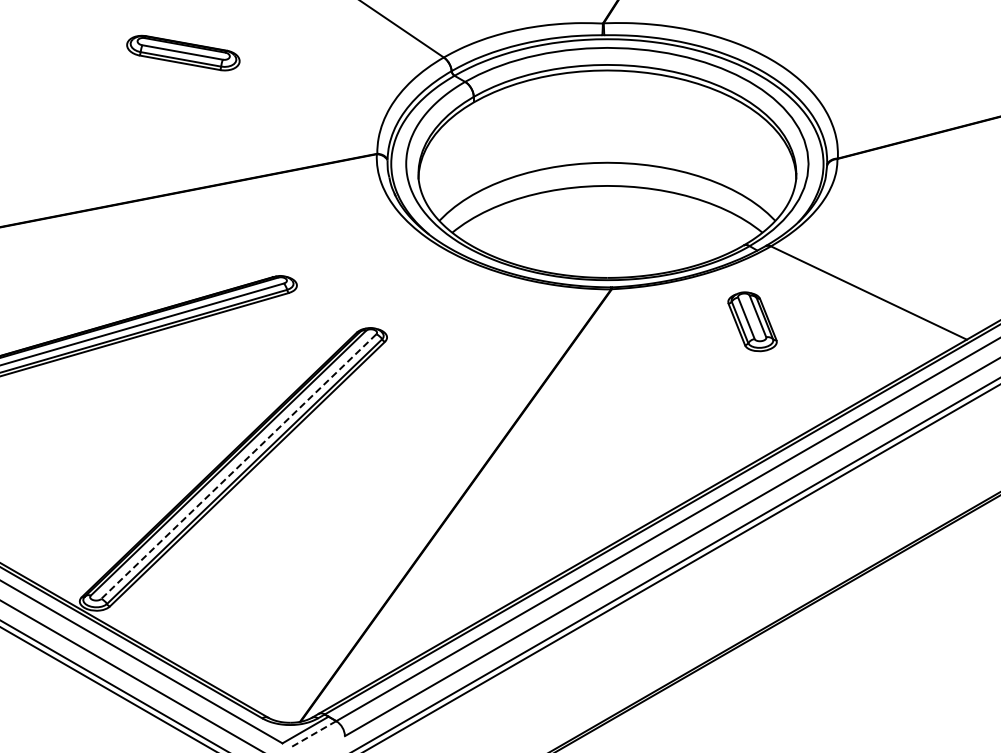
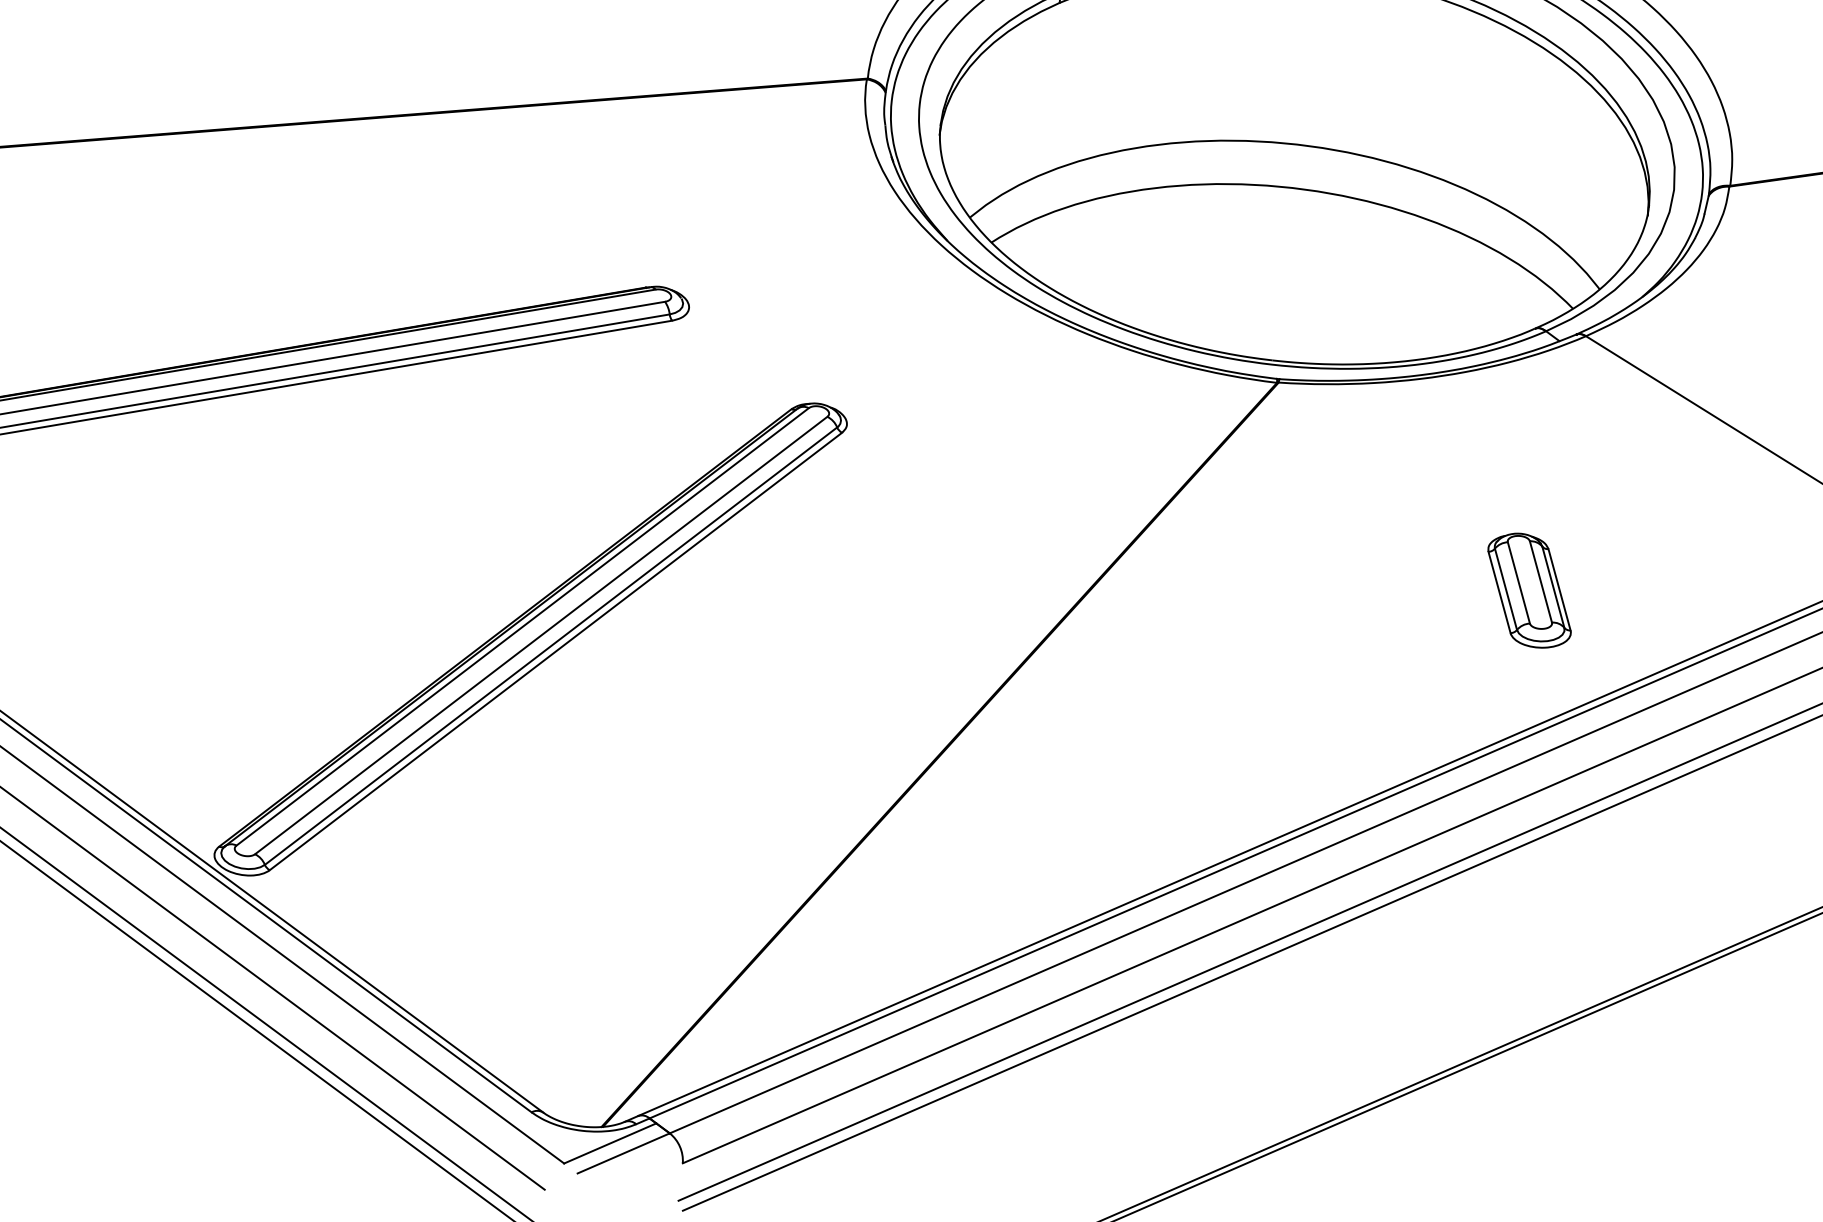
part: (752, 321) -> (1529, 590), moved
line: (238, 466) -> (540, 635), dashed -> solid
line: (313, 734) -> (624, 1153), dashed -> solid

